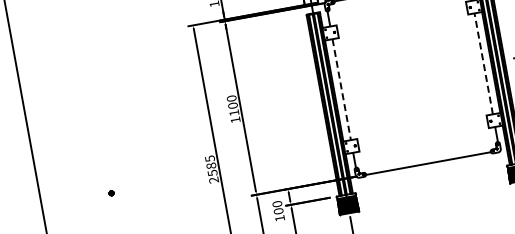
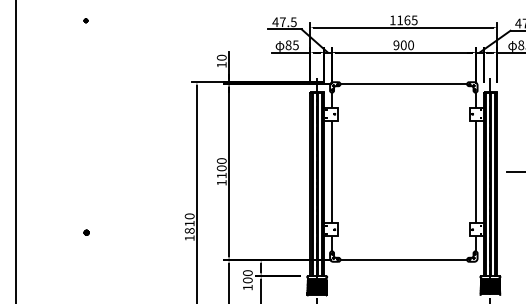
line: (483, 63) -> (475, 171), dashed -> solid
line: (341, 90) -> (331, 172), dashed -> solid
text: (211, 169) -> (189, 227), 2585 -> 1810

